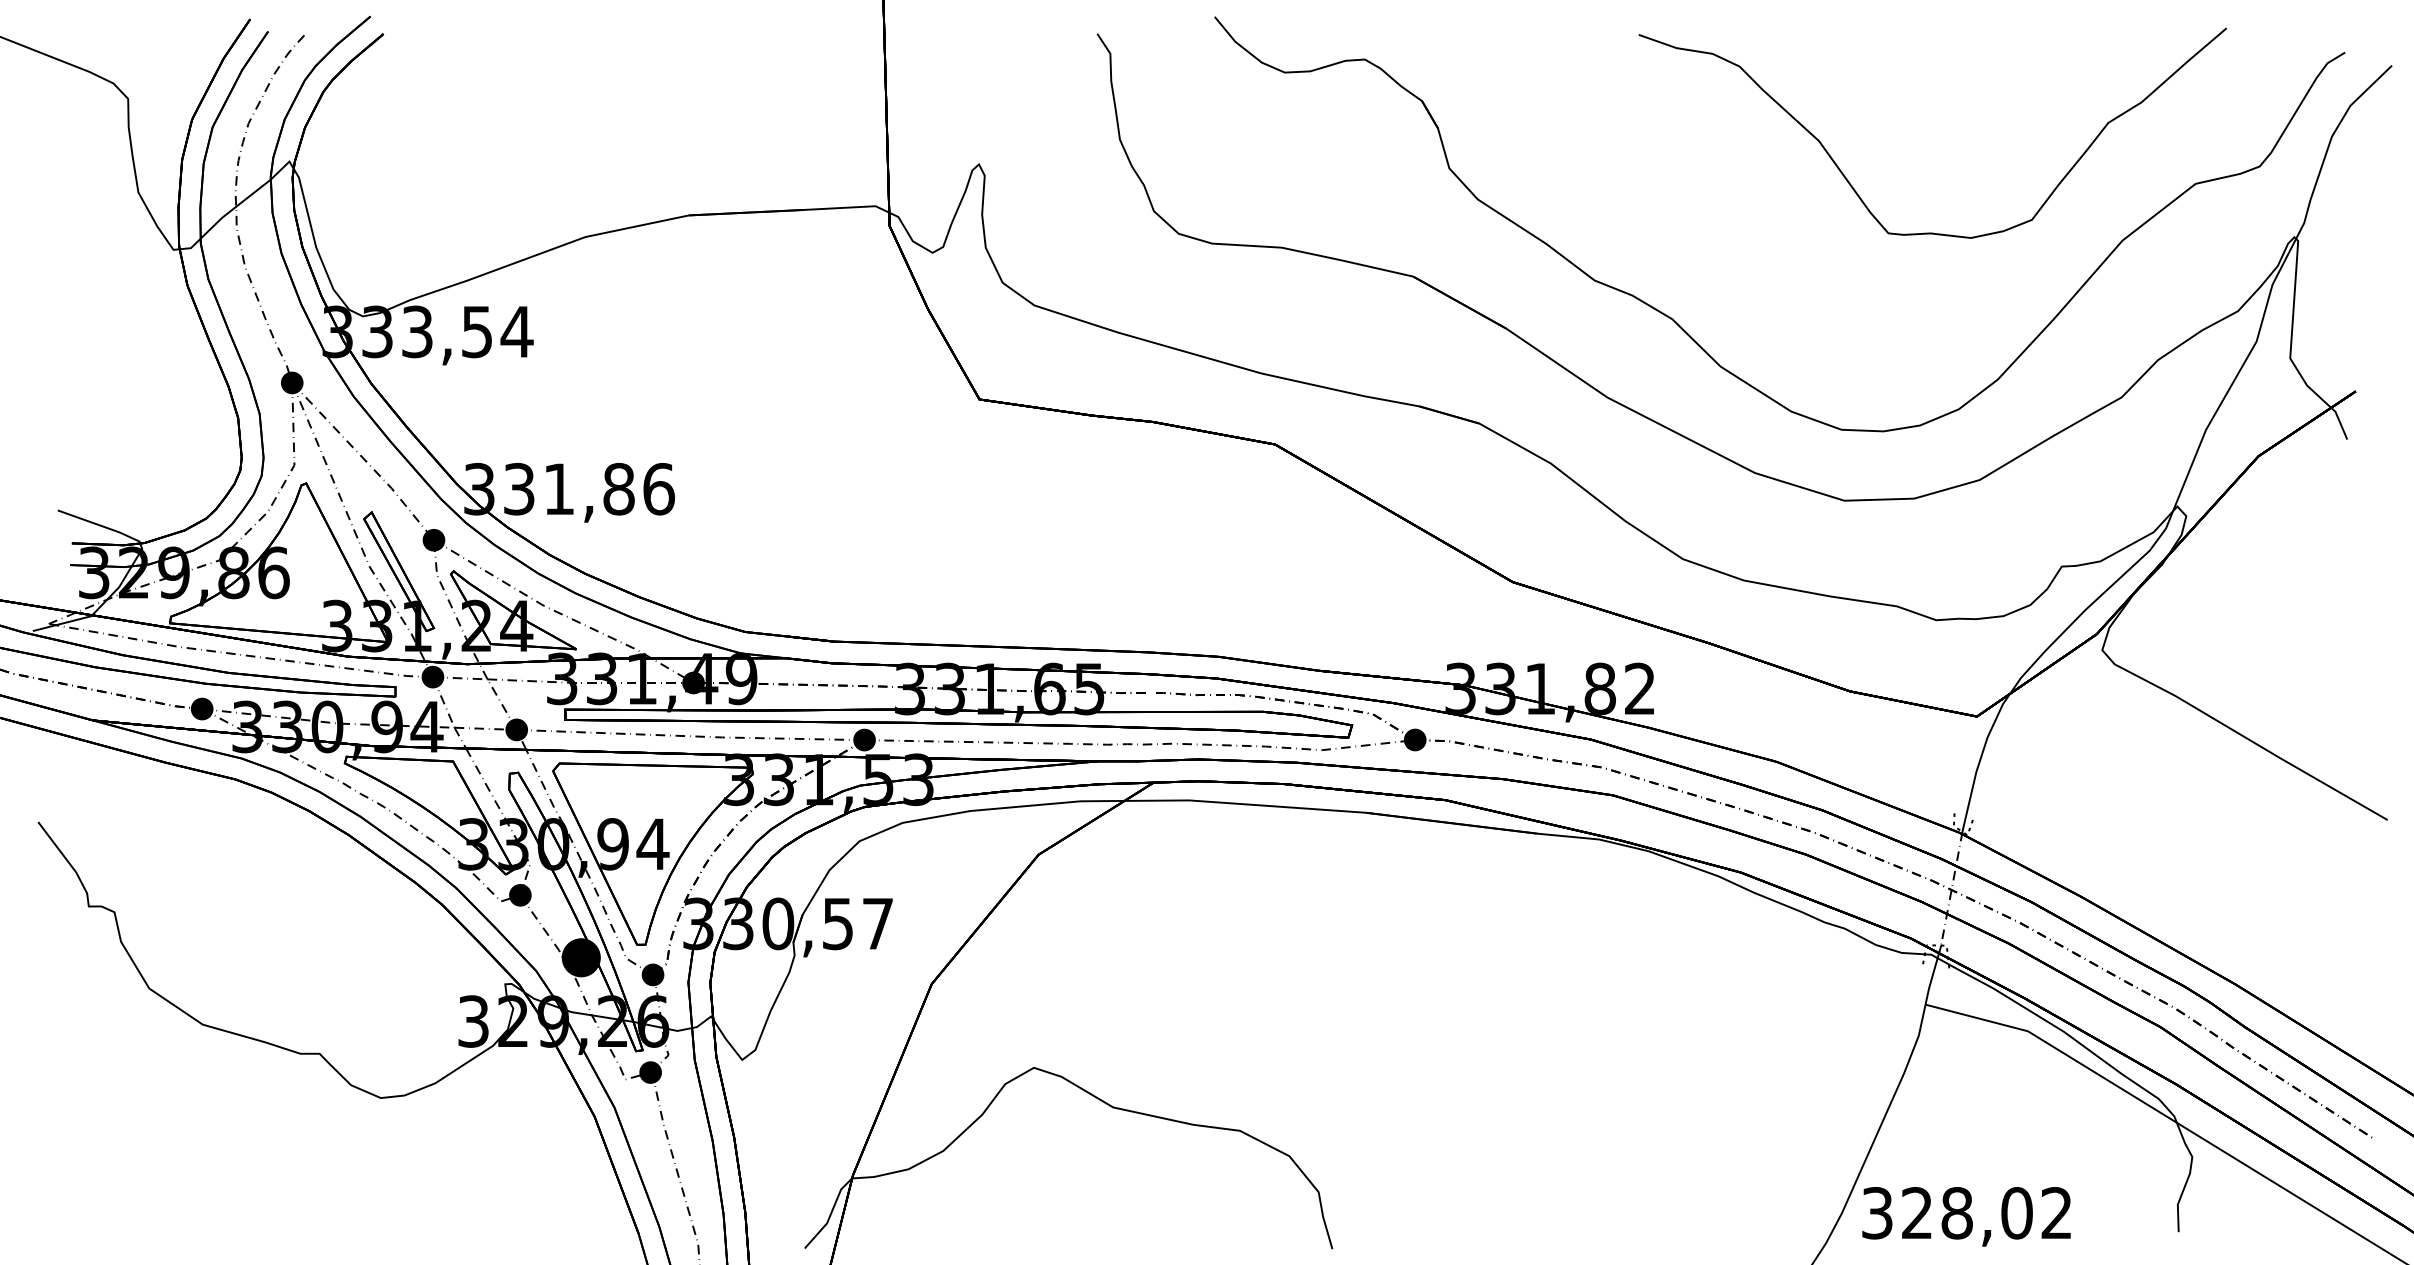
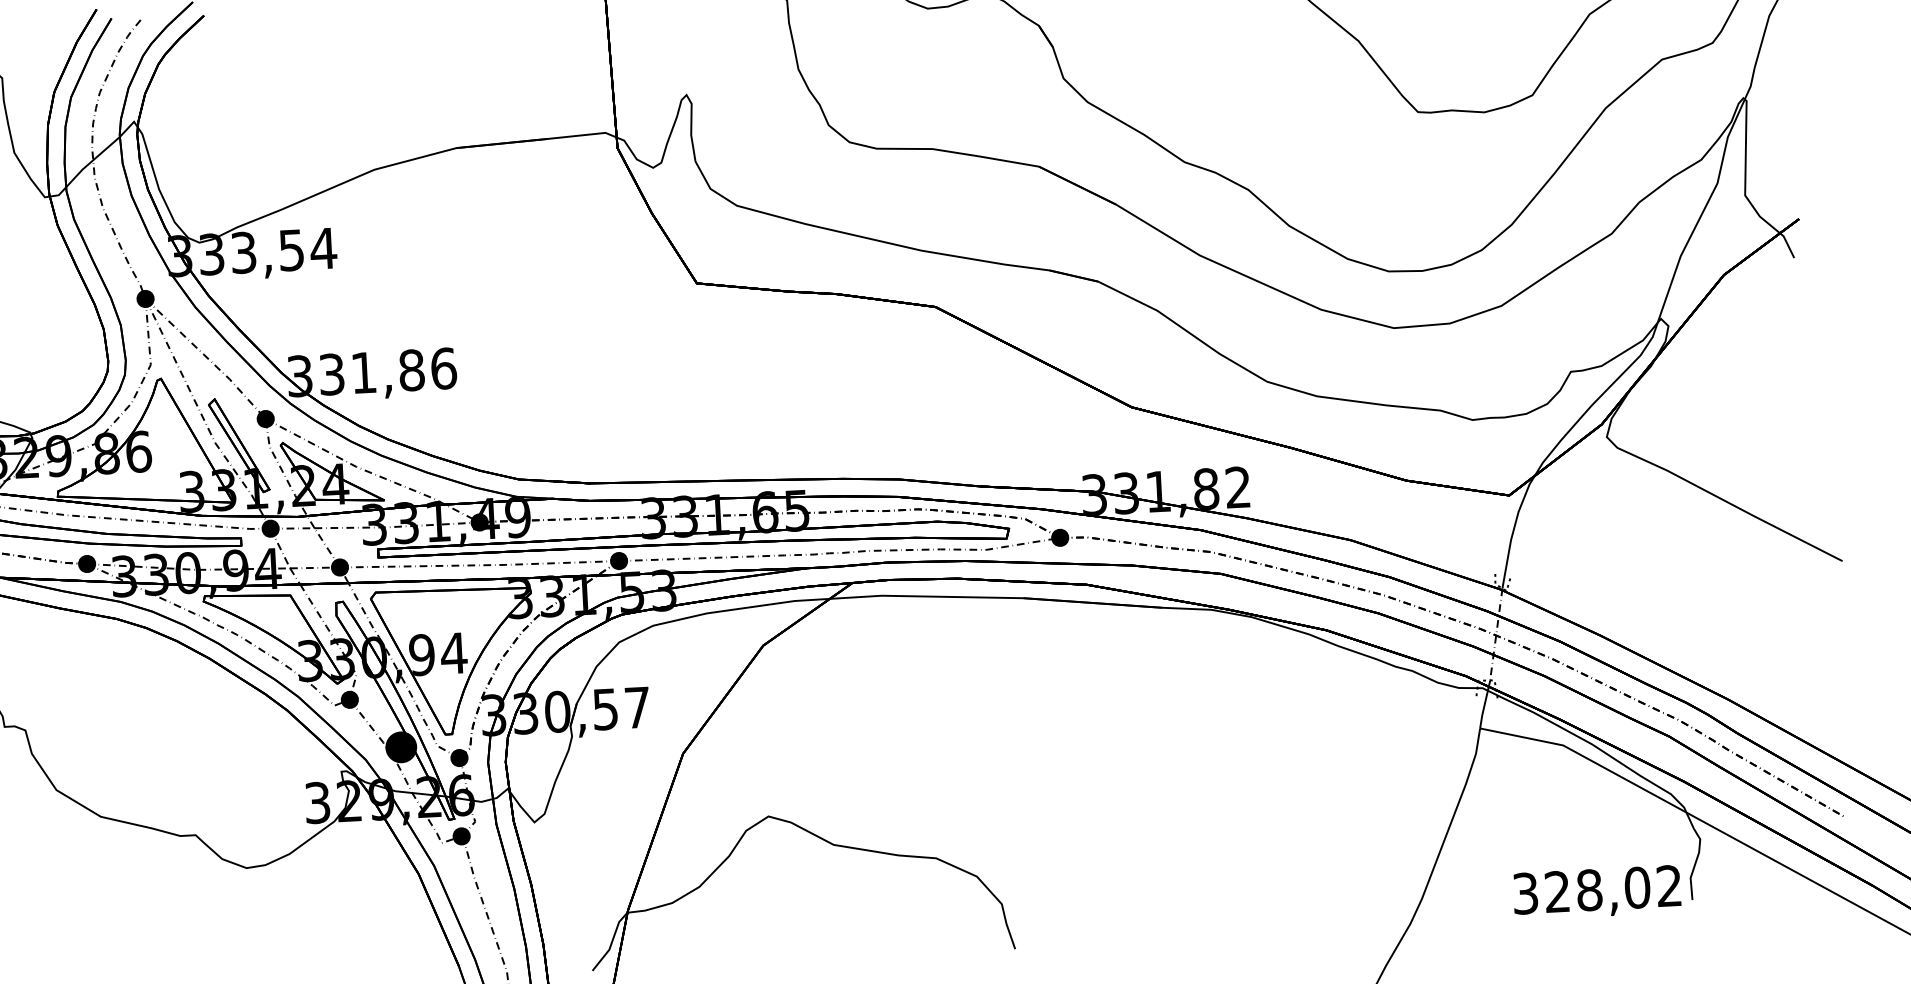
text: (1966, 1216) -> (1597, 892), moved

